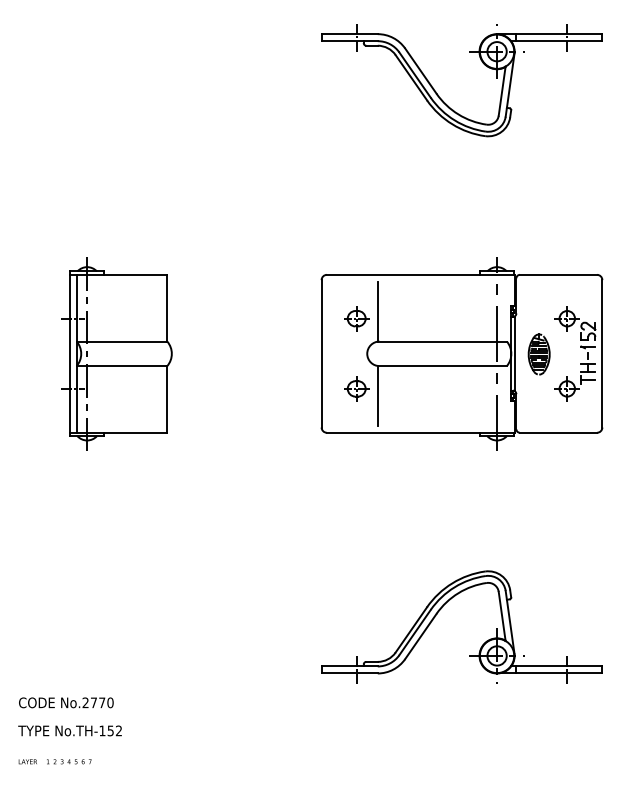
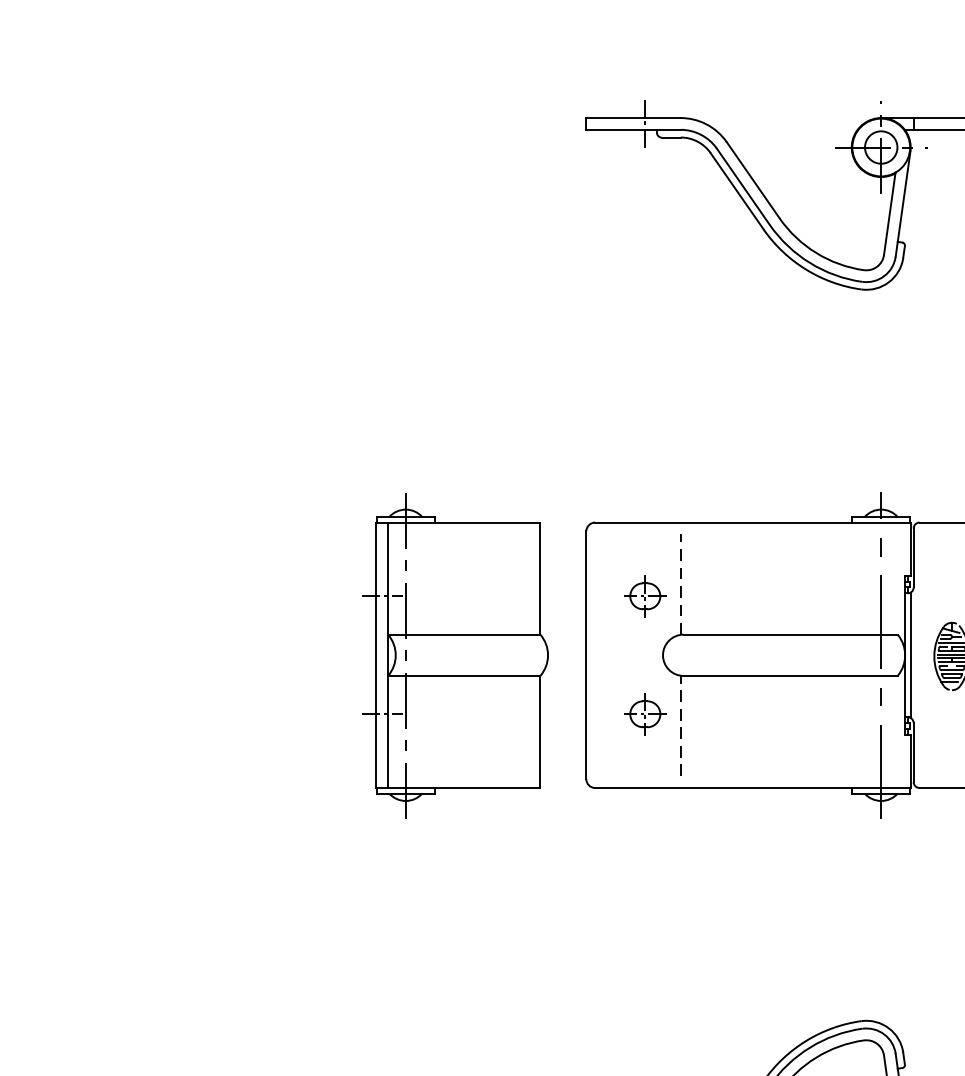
line: (377, 311) -> (680, 584), solid -> dashed
part: (116, 353) -> (455, 654), moved
line: (377, 395) -> (680, 725), solid -> dashed

